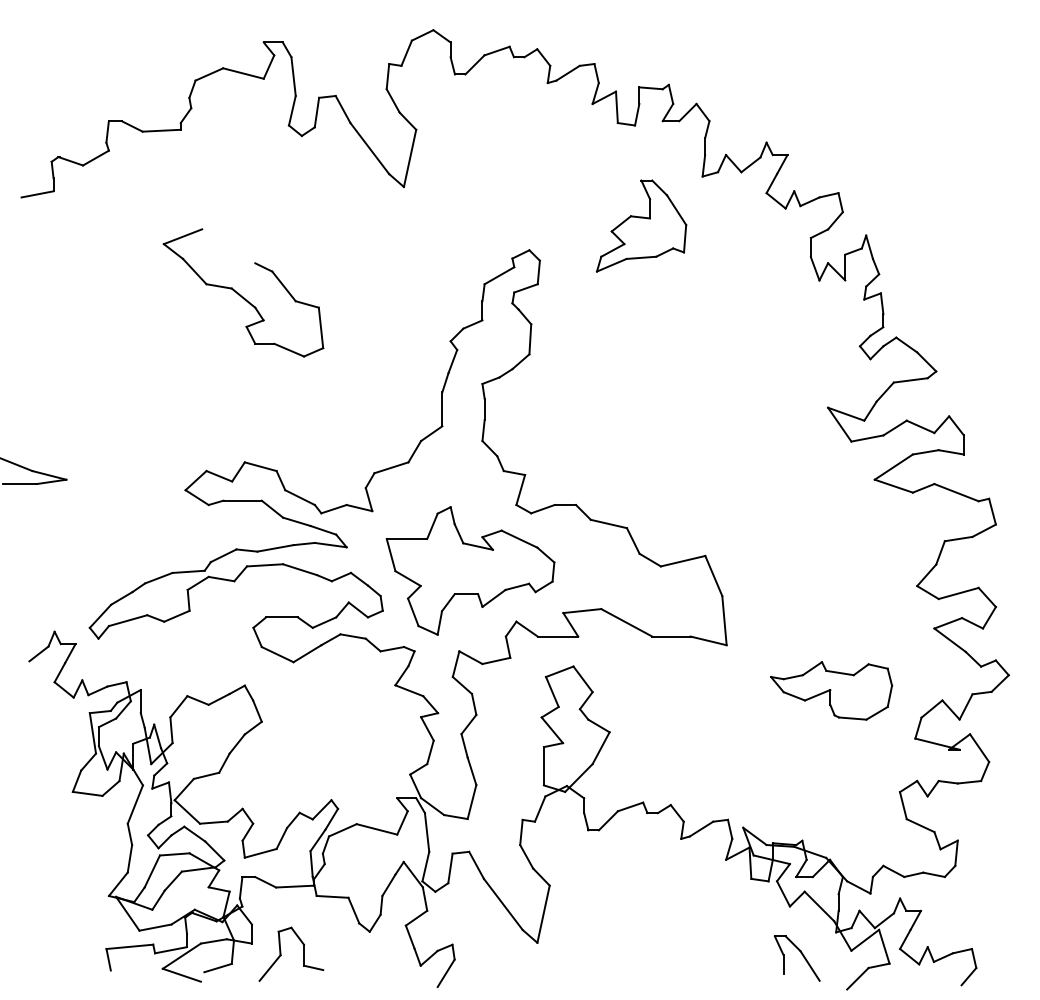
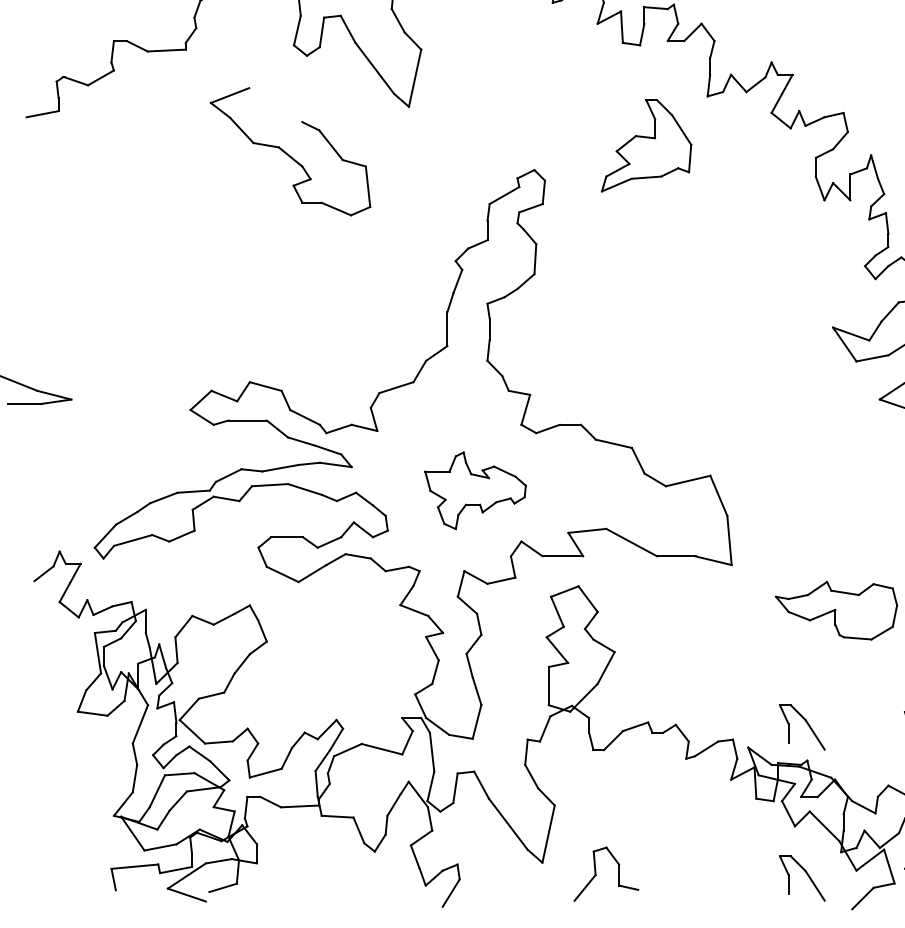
part: (243, 292) -> (290, 151), moved
part: (470, 570) -> (475, 490), size x0.6
part: (797, 807) -> (802, 727), added
part: (281, 953) -> (596, 873), moved

